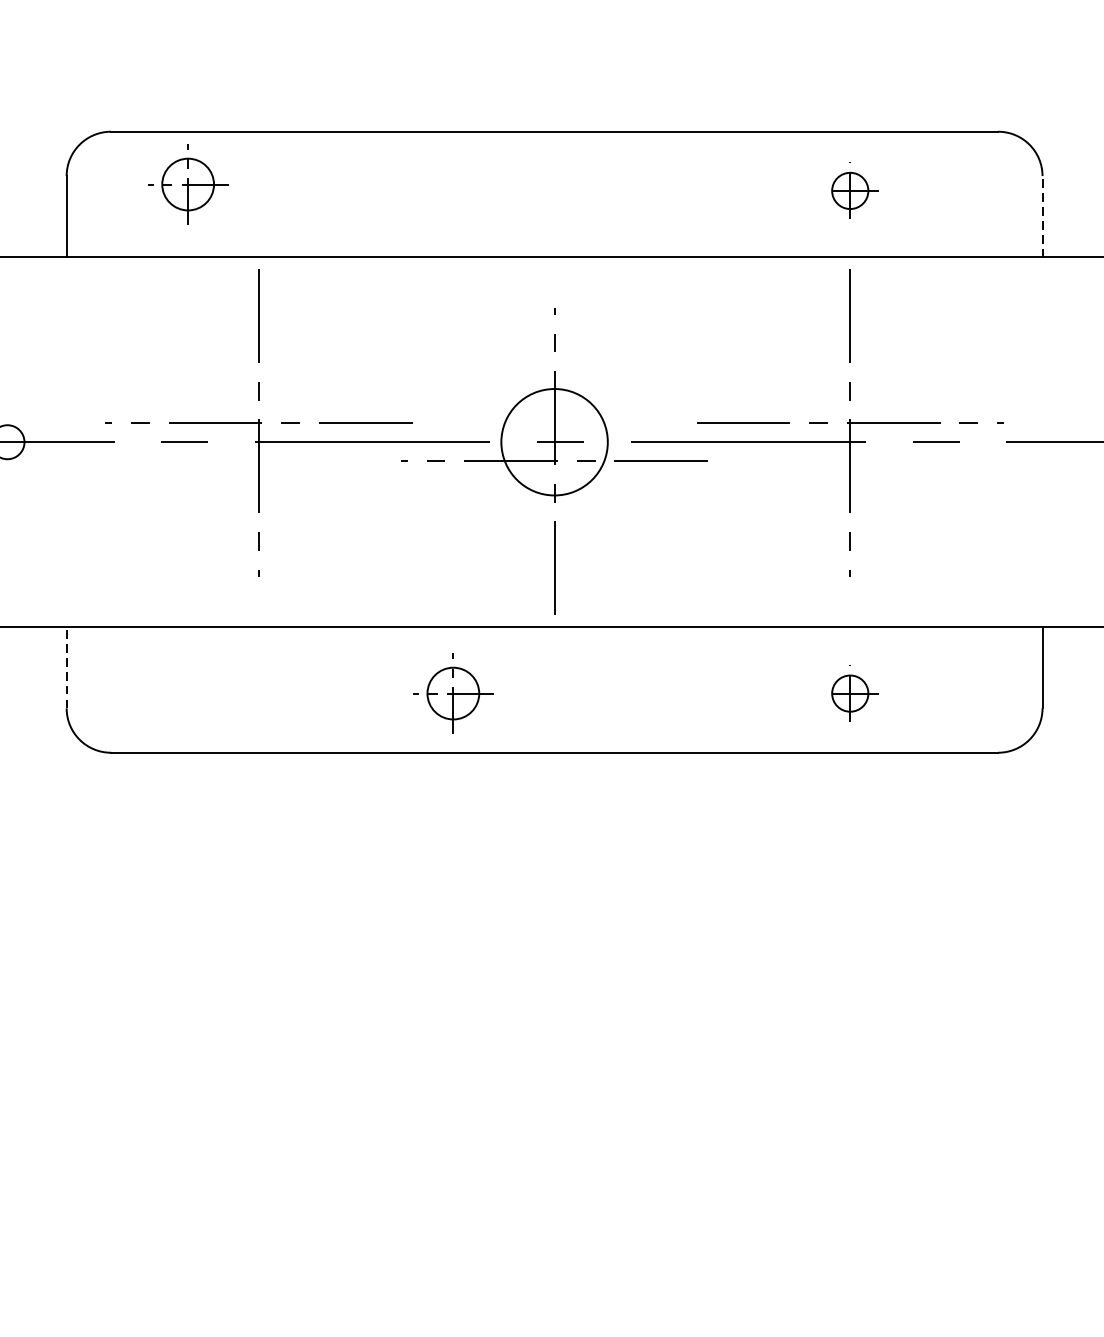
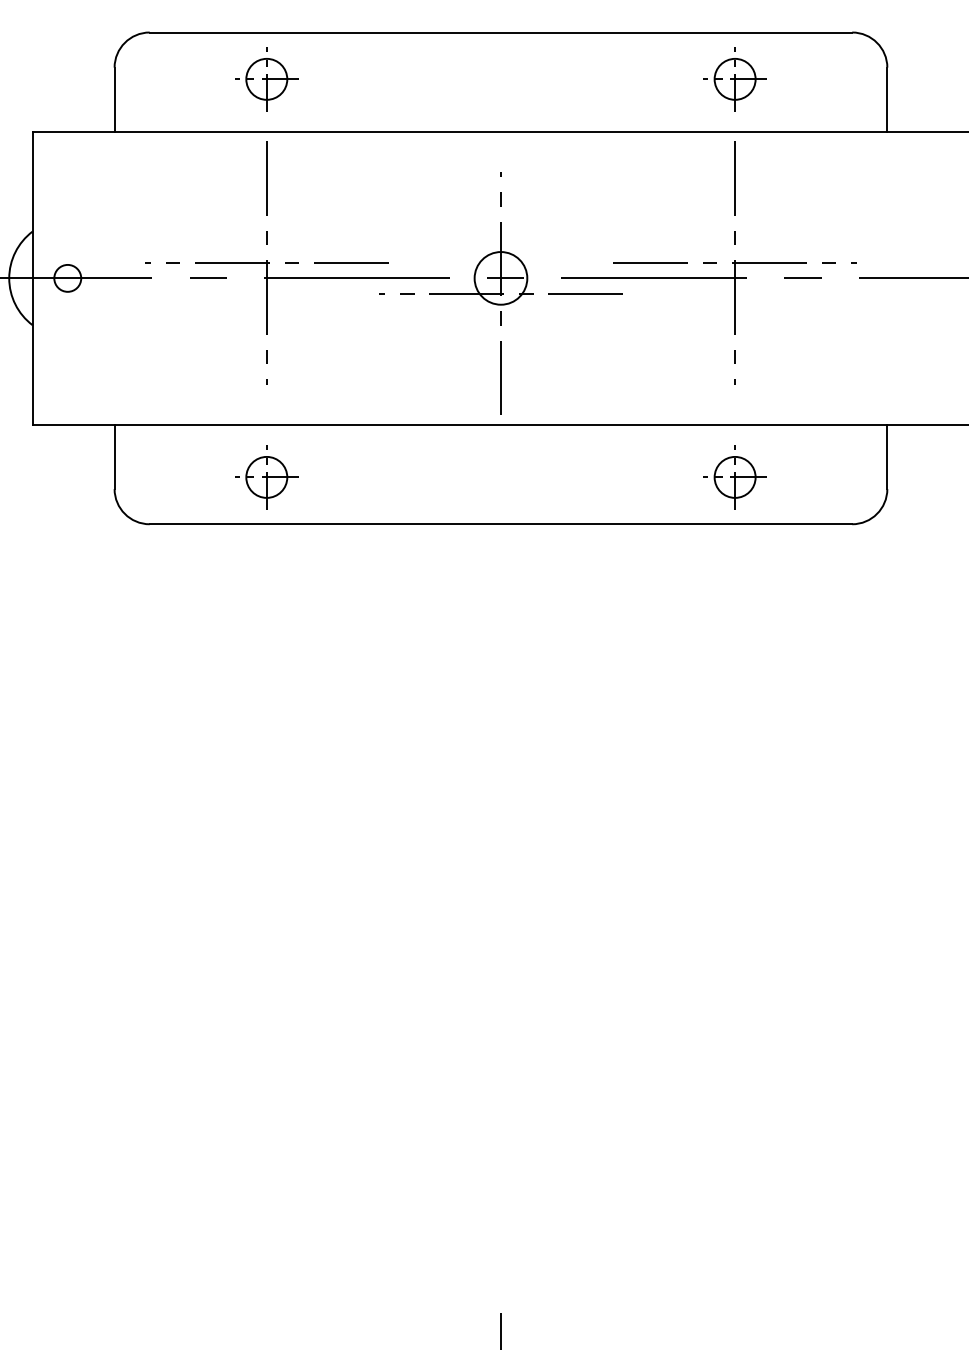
part: (187, 184) -> (266, 79), moved
part: (849, 191) -> (734, 79), size x1.43
line: (1042, 216) -> (887, 99), dashed -> solid
circle: (553, 442) -> (500, 278), size x0.62
line: (66, 667) -> (114, 456), dashed -> solid
part: (452, 693) -> (266, 477), moved
part: (849, 693) -> (734, 477), size x1.43

